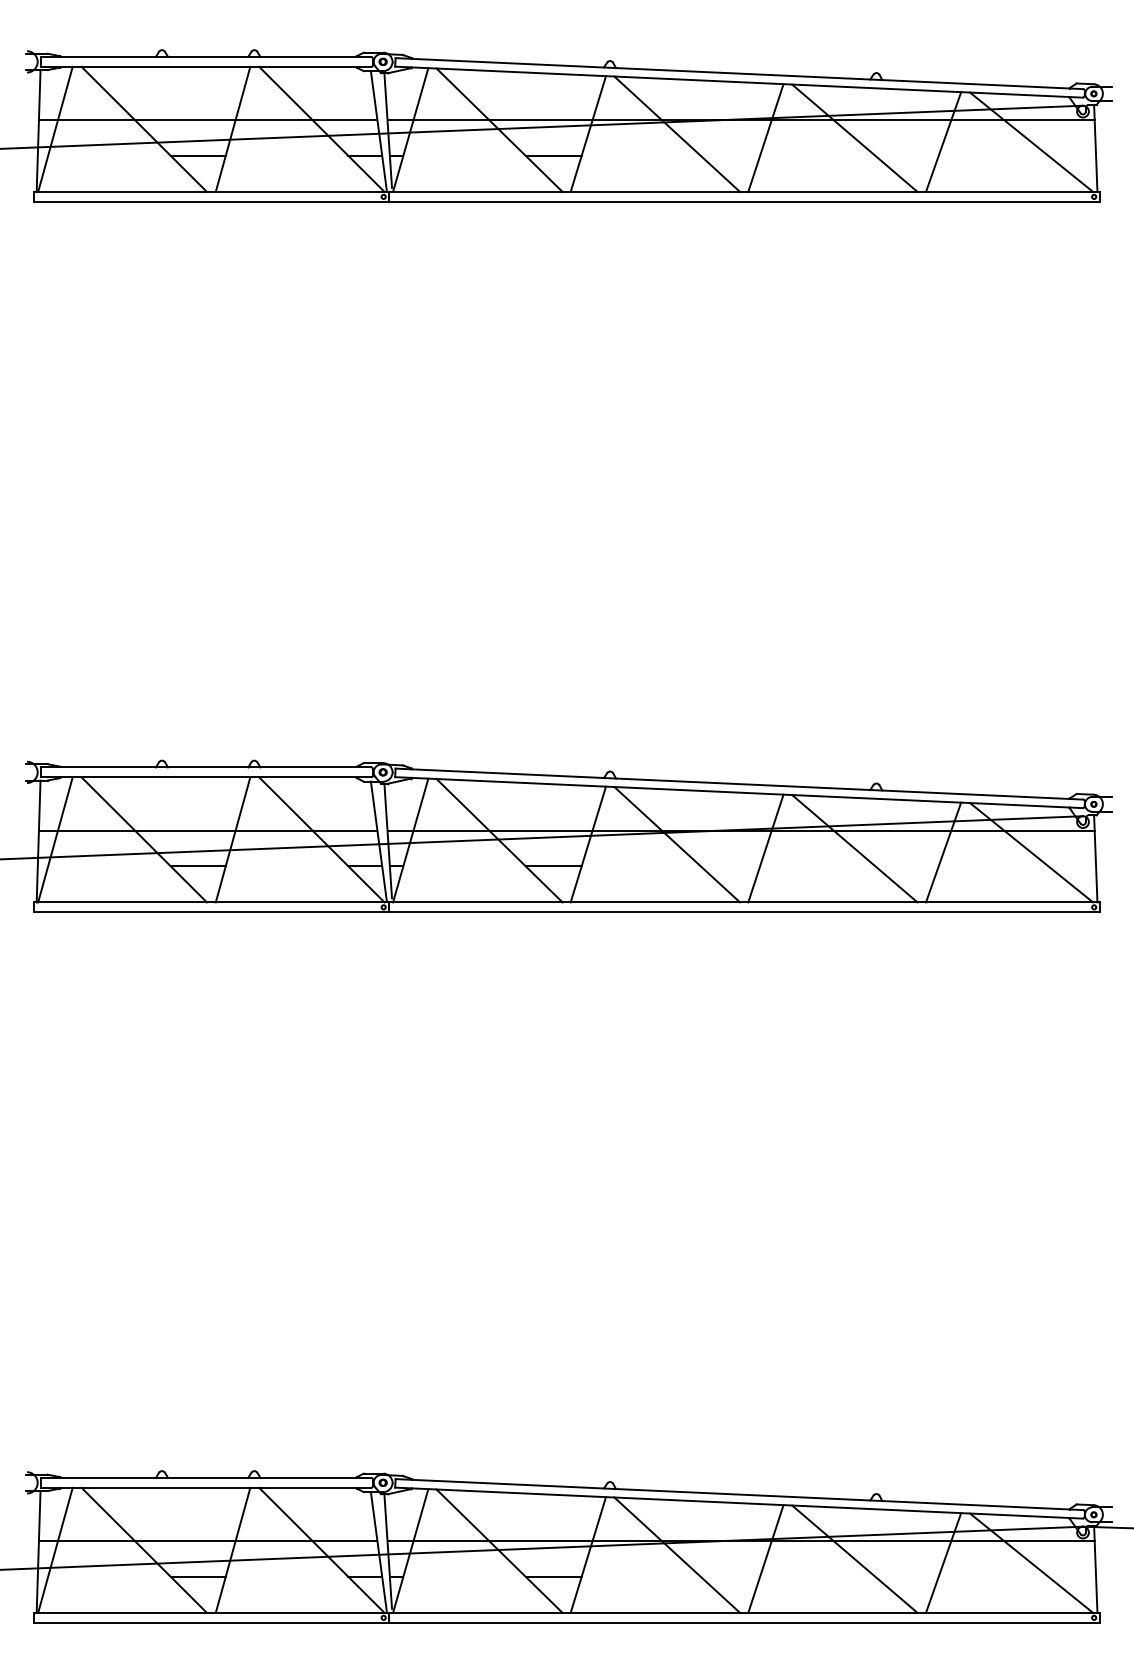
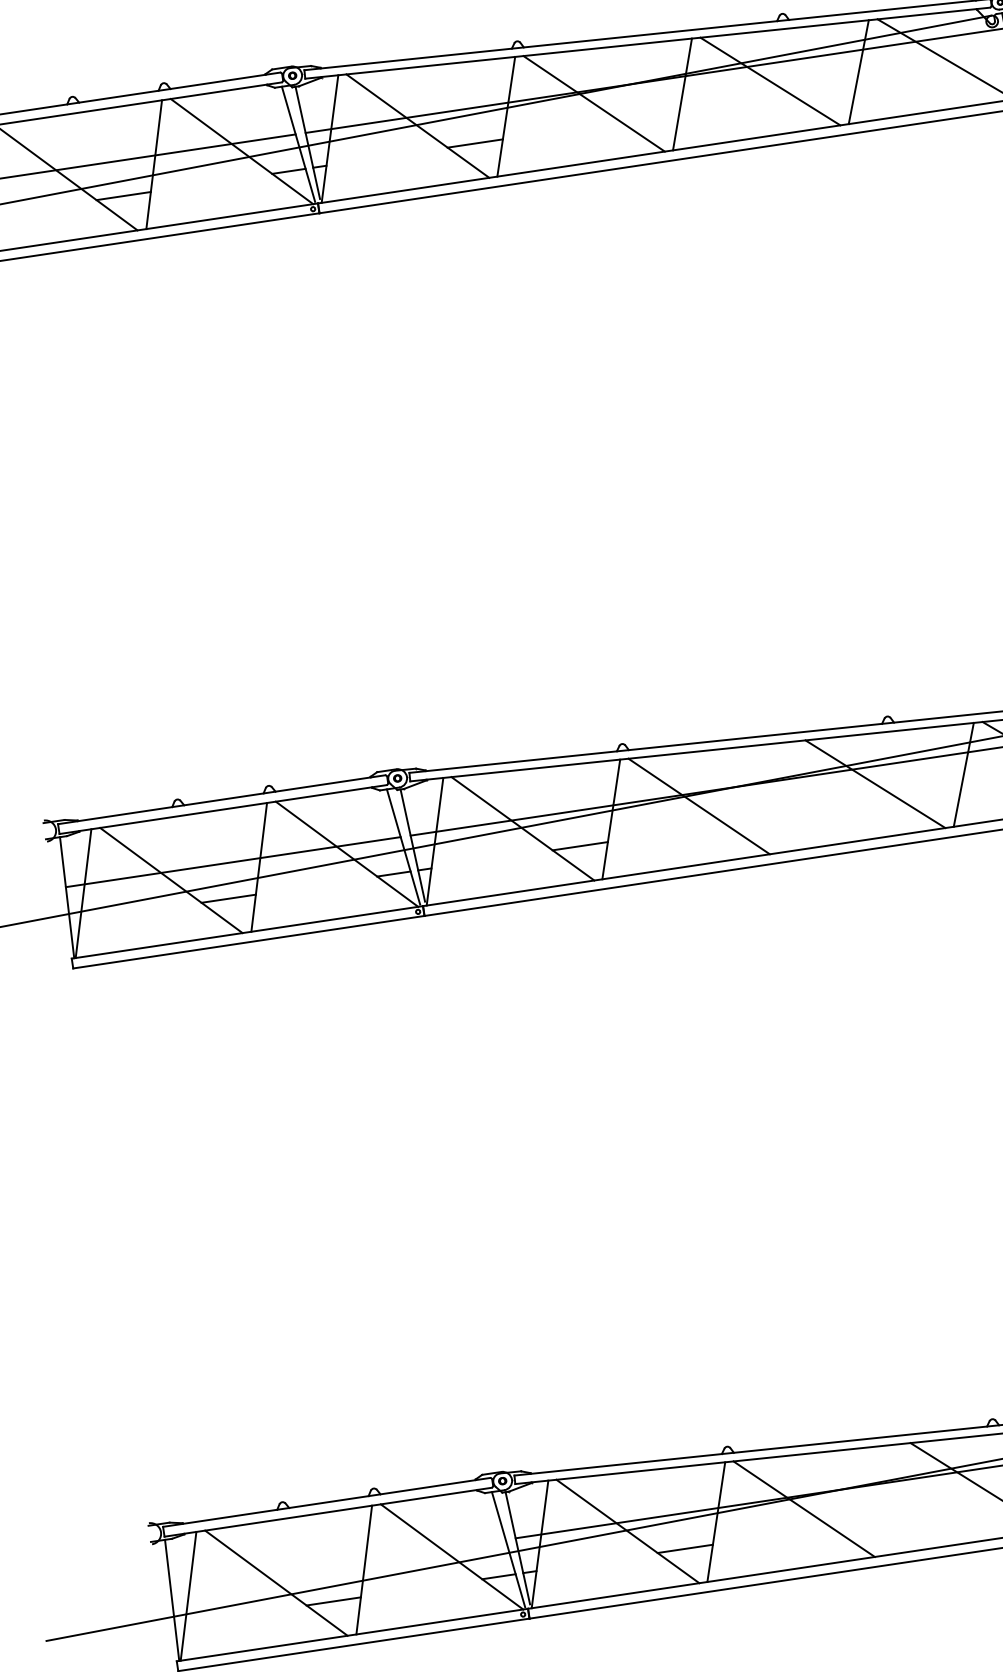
line: (765, 848) -> (787, 797), removed
line: (207, 1541) -> (337, 1565), removed
line: (765, 1558) -> (892, 1499), removed

